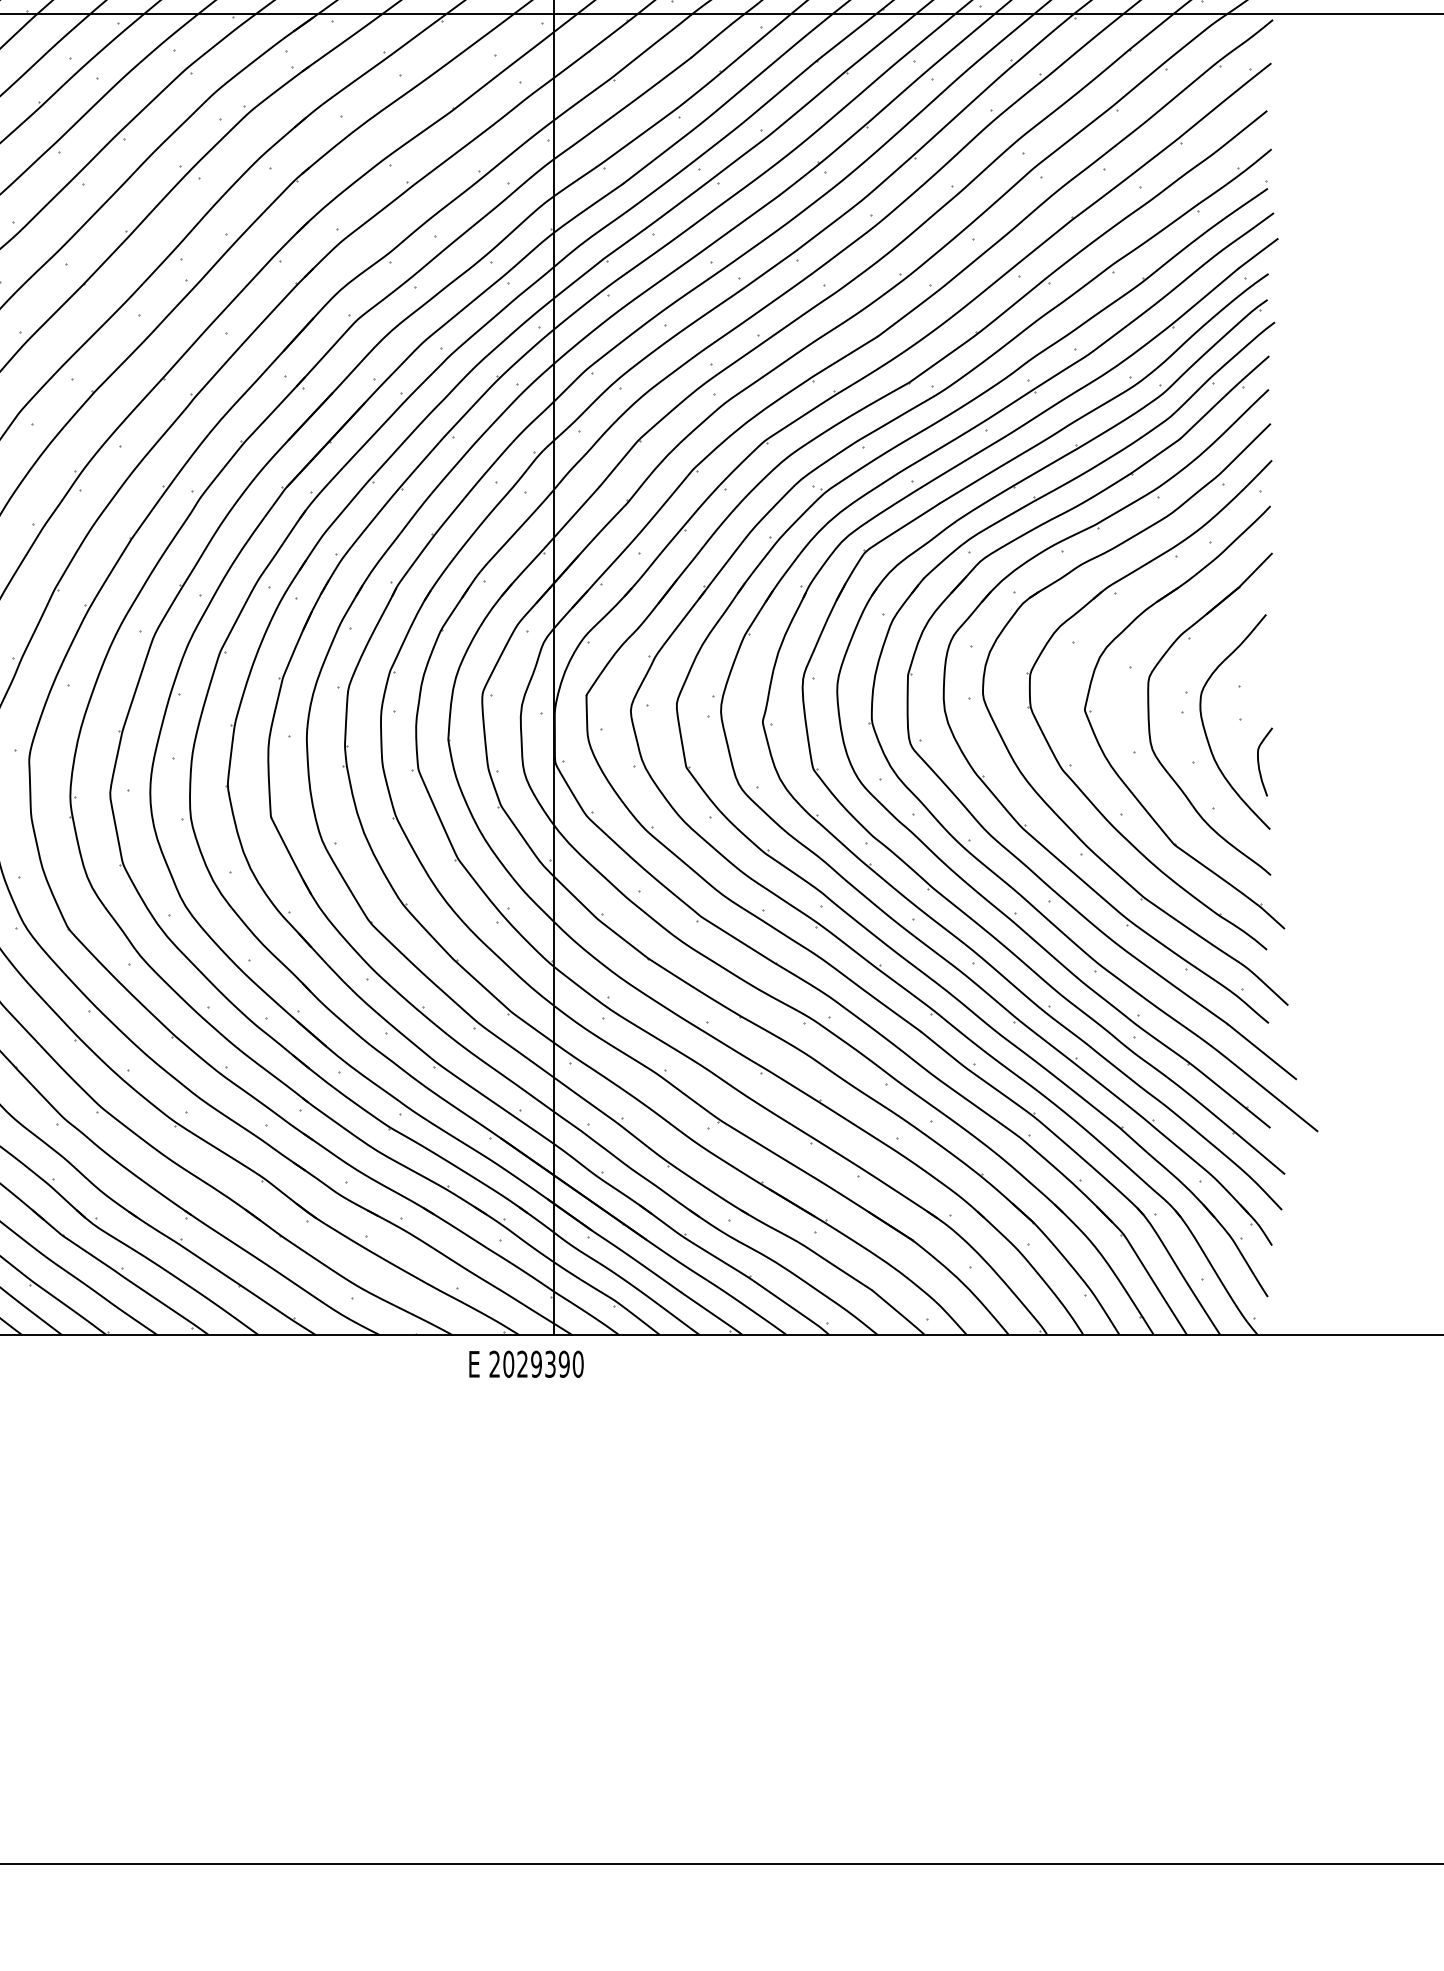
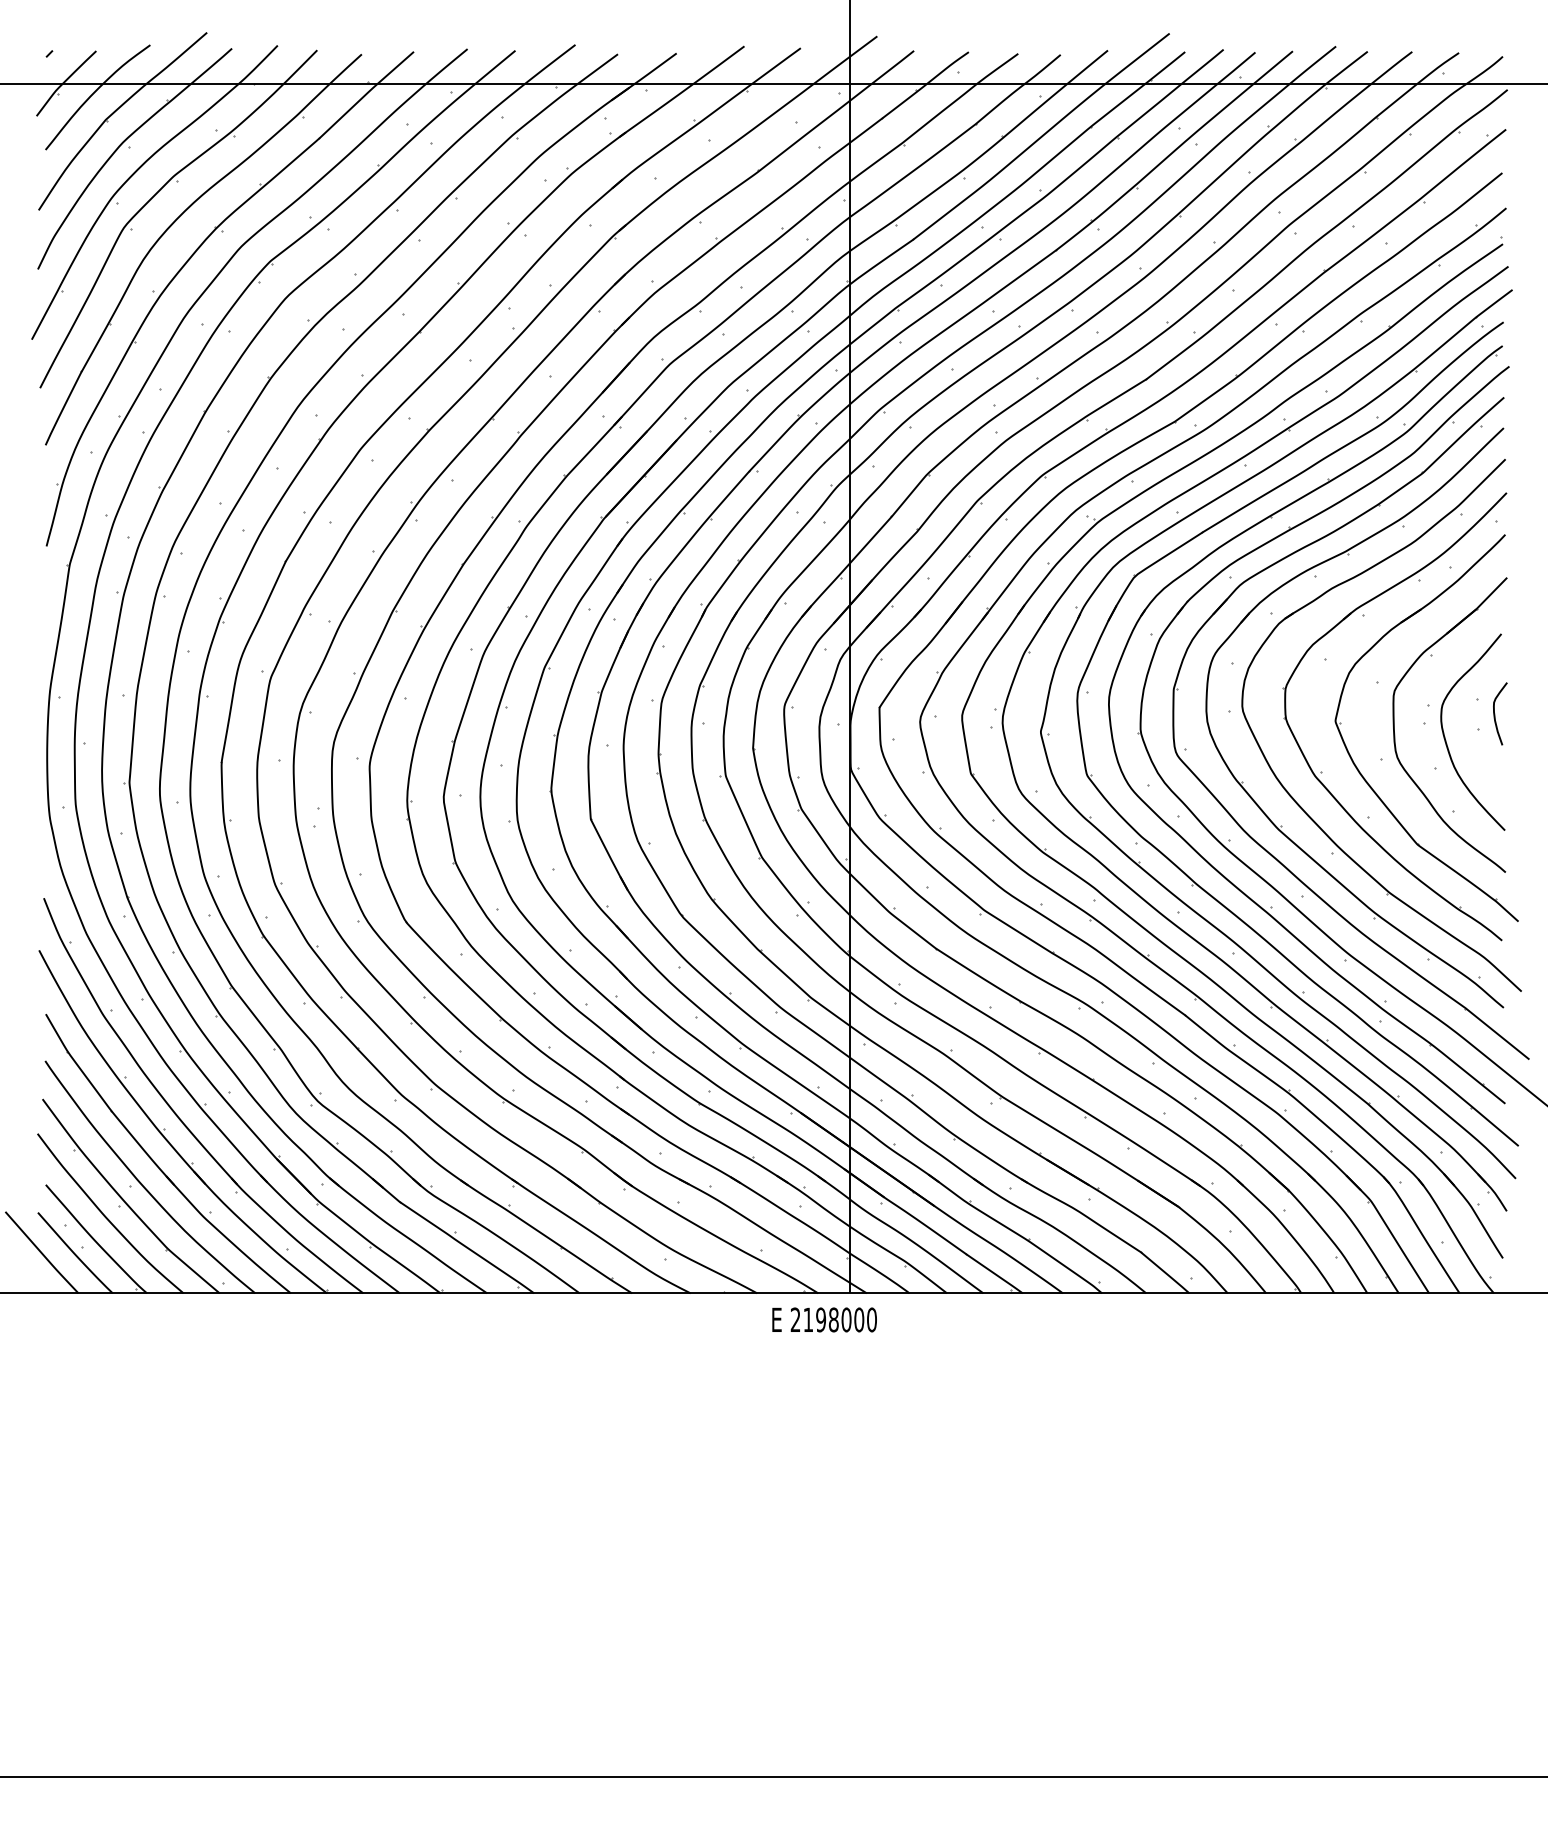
curve: (1259, 761) -> (1495, 713), moved
text: (536, 1363) -> (833, 1319), 2029390 -> 2198000

